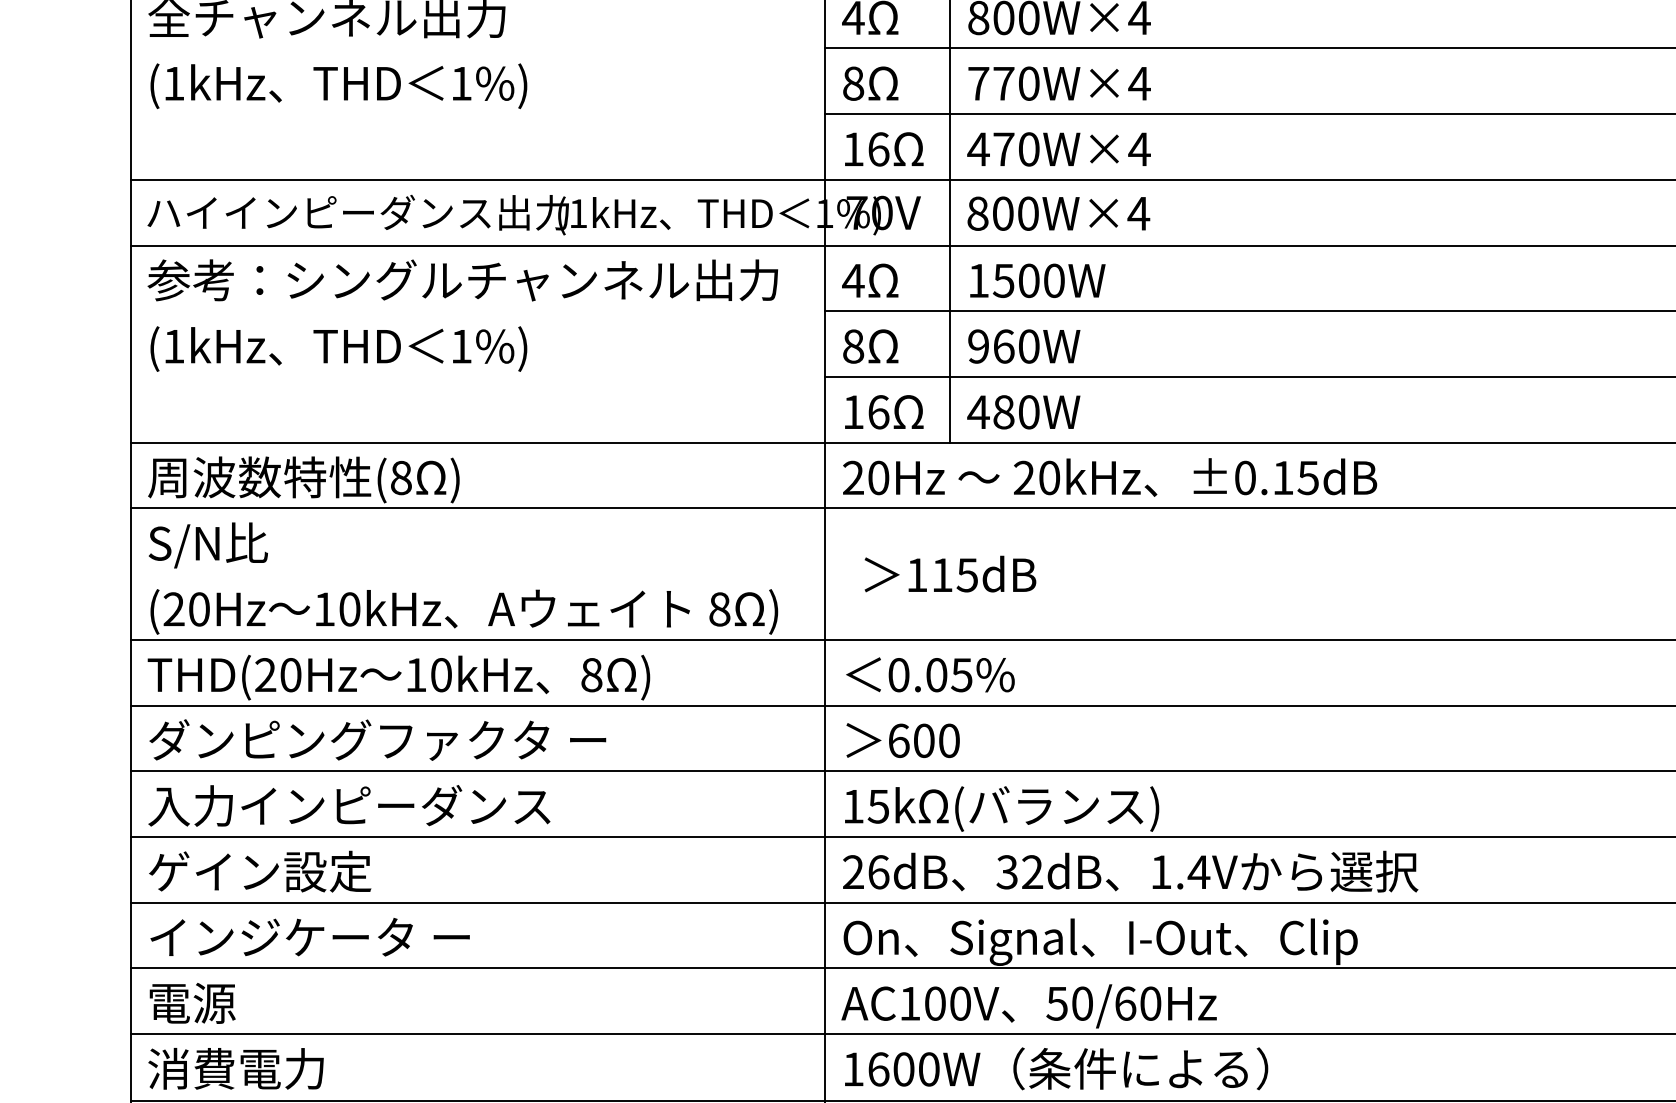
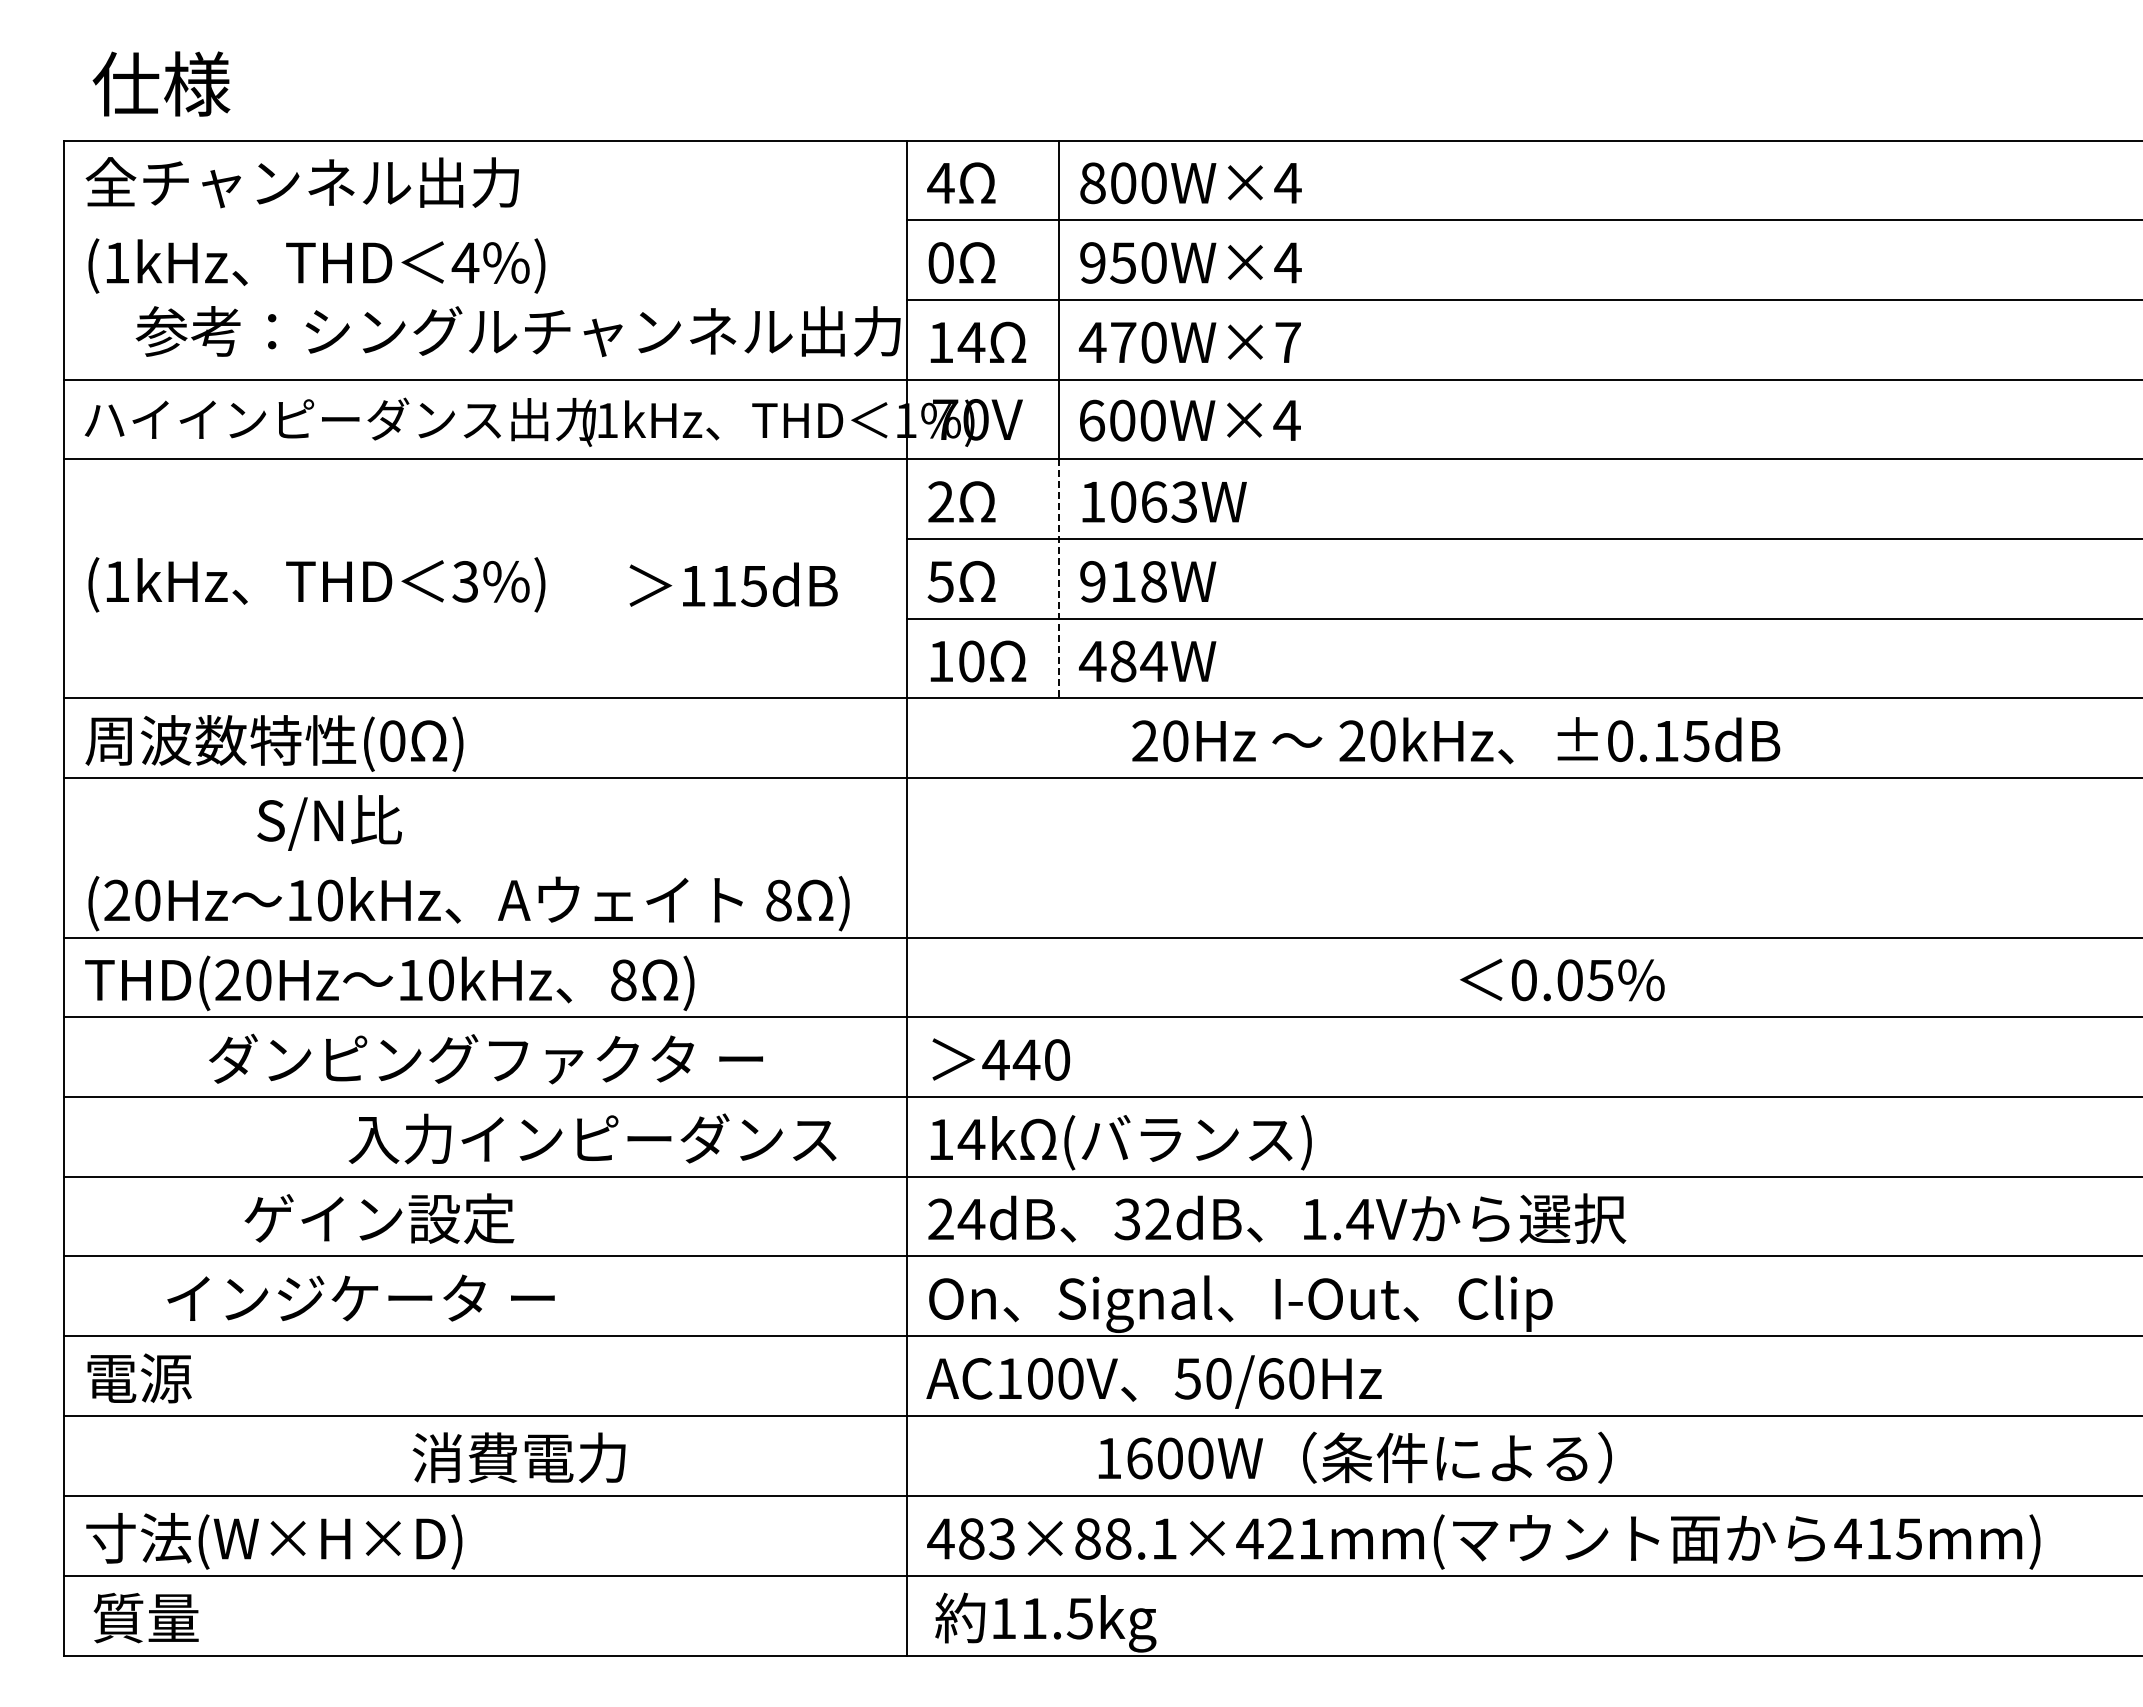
text: (461, 83) -> (465, 262), 1%) -> 4%)
text: (853, 83) -> (940, 262), 8 -> 0
text: (991, 83) -> (1108, 262), 770W×4 -> 950W×4
text: (878, 149) -> (971, 342), 16 -> 14
text: (1139, 149) -> (1287, 342), 470W×4 -> 470W×7
text: (977, 213) -> (1091, 420), 800W×4 -> 600W×4
text: (462, 280) -> (517, 331), moved
text: (853, 280) -> (940, 501), 4 -> 2
text: (1028, 280) -> (1153, 501), 1500W -> 1063W
line: (950, 343) -> (1058, 578), solid -> dashed
text: (460, 346) -> (464, 581), 1%) -> 3%)
text: (853, 346) -> (940, 581), 8 -> 5
text: (1016, 346) -> (1138, 581), 960W -> 918W
text: (878, 412) -> (971, 661), 16 -> 10
text: (1028, 412) -> (1153, 661), 480W -> 484W
text: (401, 477) -> (392, 740), (8 -> (0
text: (1110, 477) -> (1456, 740), moved
text: (208, 545) -> (329, 822), moved
text: (950, 573) -> (733, 584), moved
text: (930, 674) -> (1562, 979), moved
text: (377, 739) -> (485, 1058), moved
text: (911, 740) -> (1011, 1059), 600 -> 440
text: (349, 805) -> (592, 1138), moved
text: (878, 806) -> (971, 1139), 15k -> 14k
text: (260, 871) -> (379, 1218), moved
text: (878, 872) -> (971, 1219), 26dB -> 24dB
text: (309, 936) -> (360, 1297), moved
text: (235, 1068) -> (518, 1457), moved
text: (1055, 1068) -> (1354, 1457), moved

